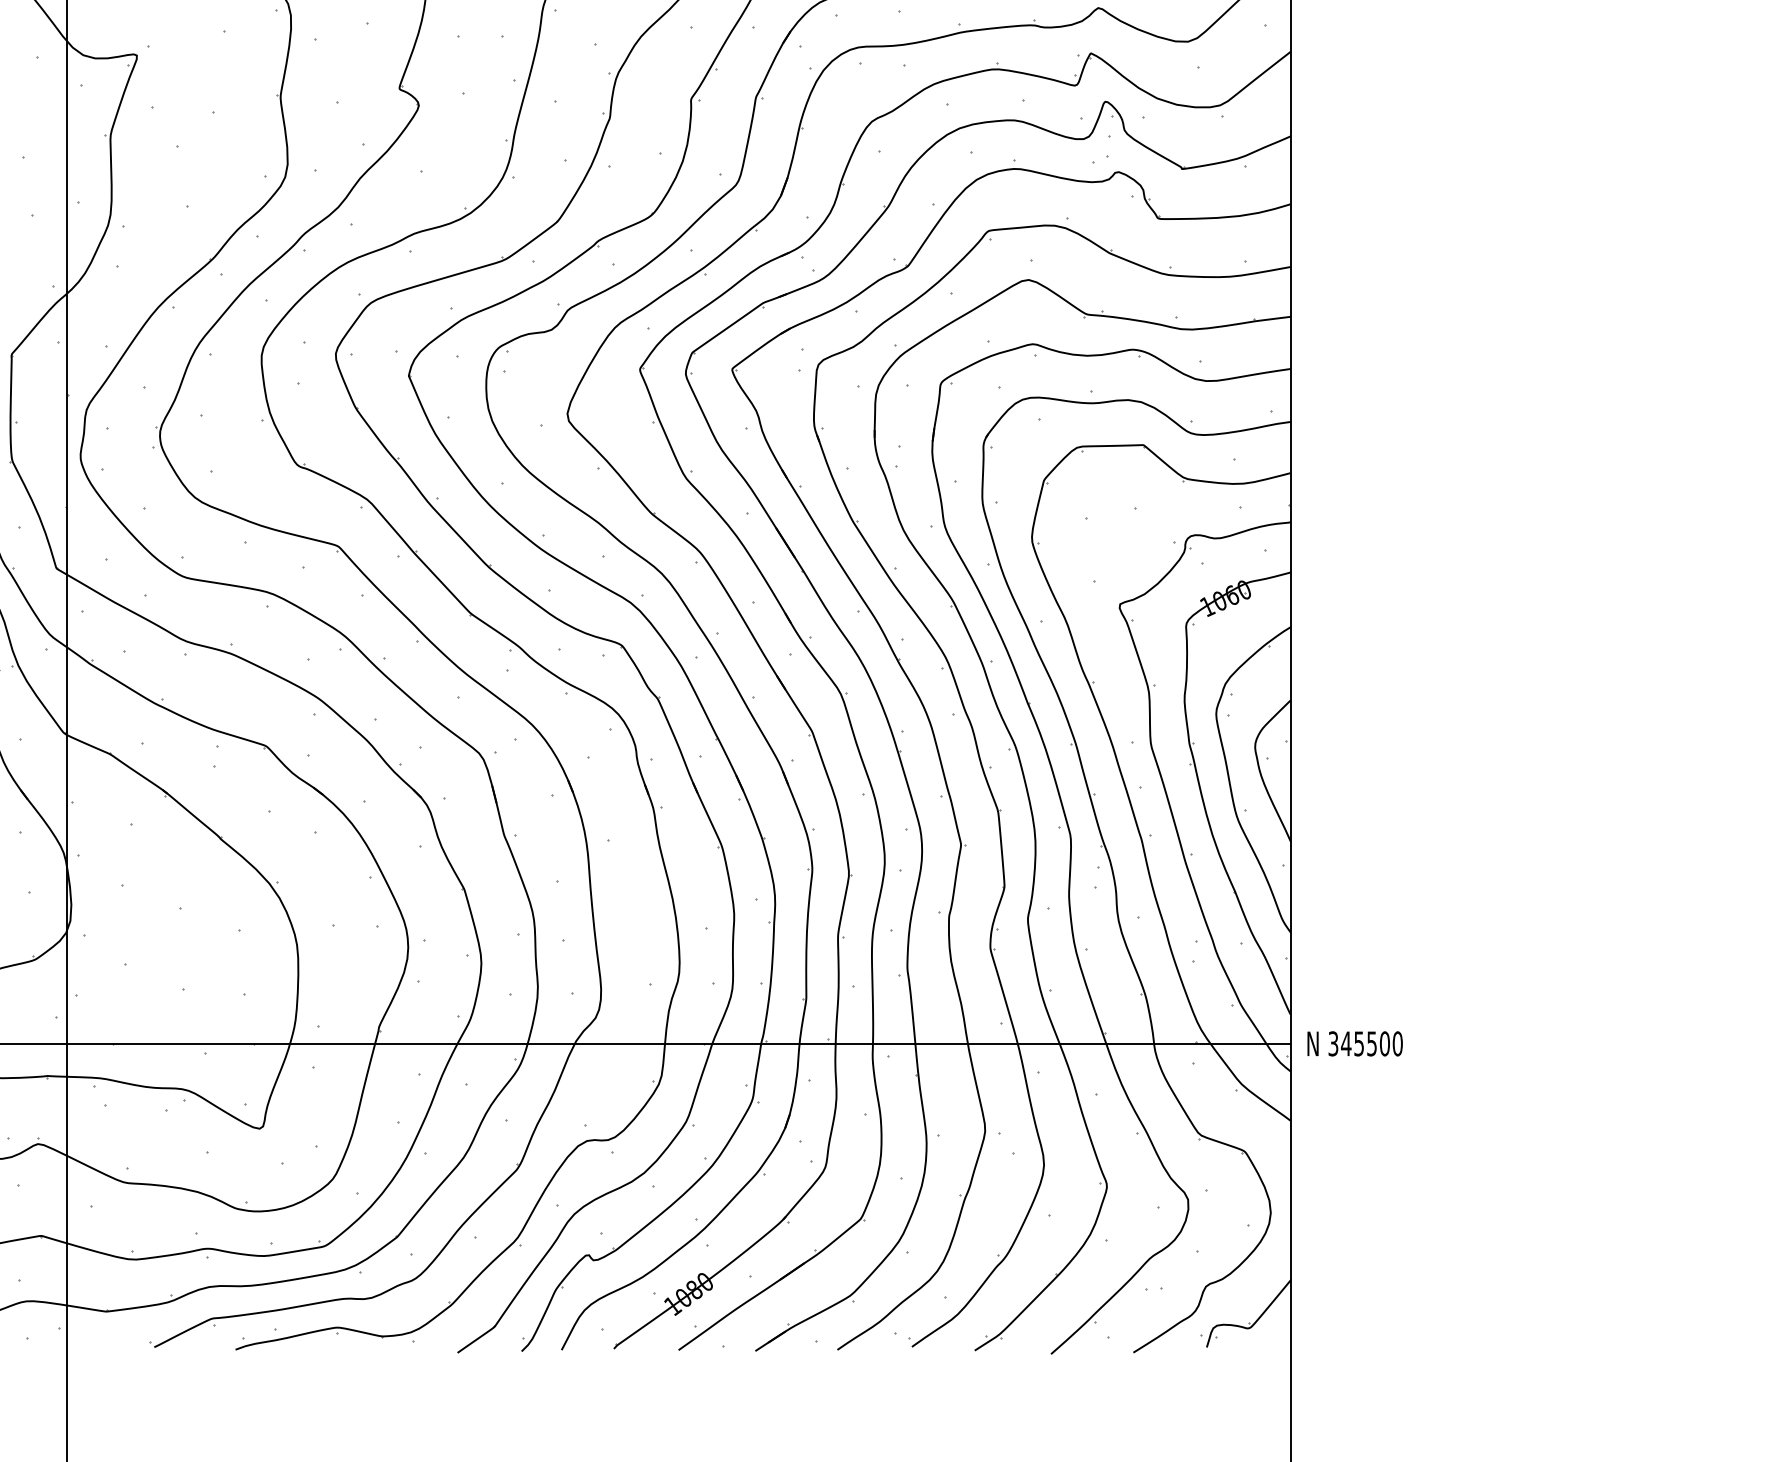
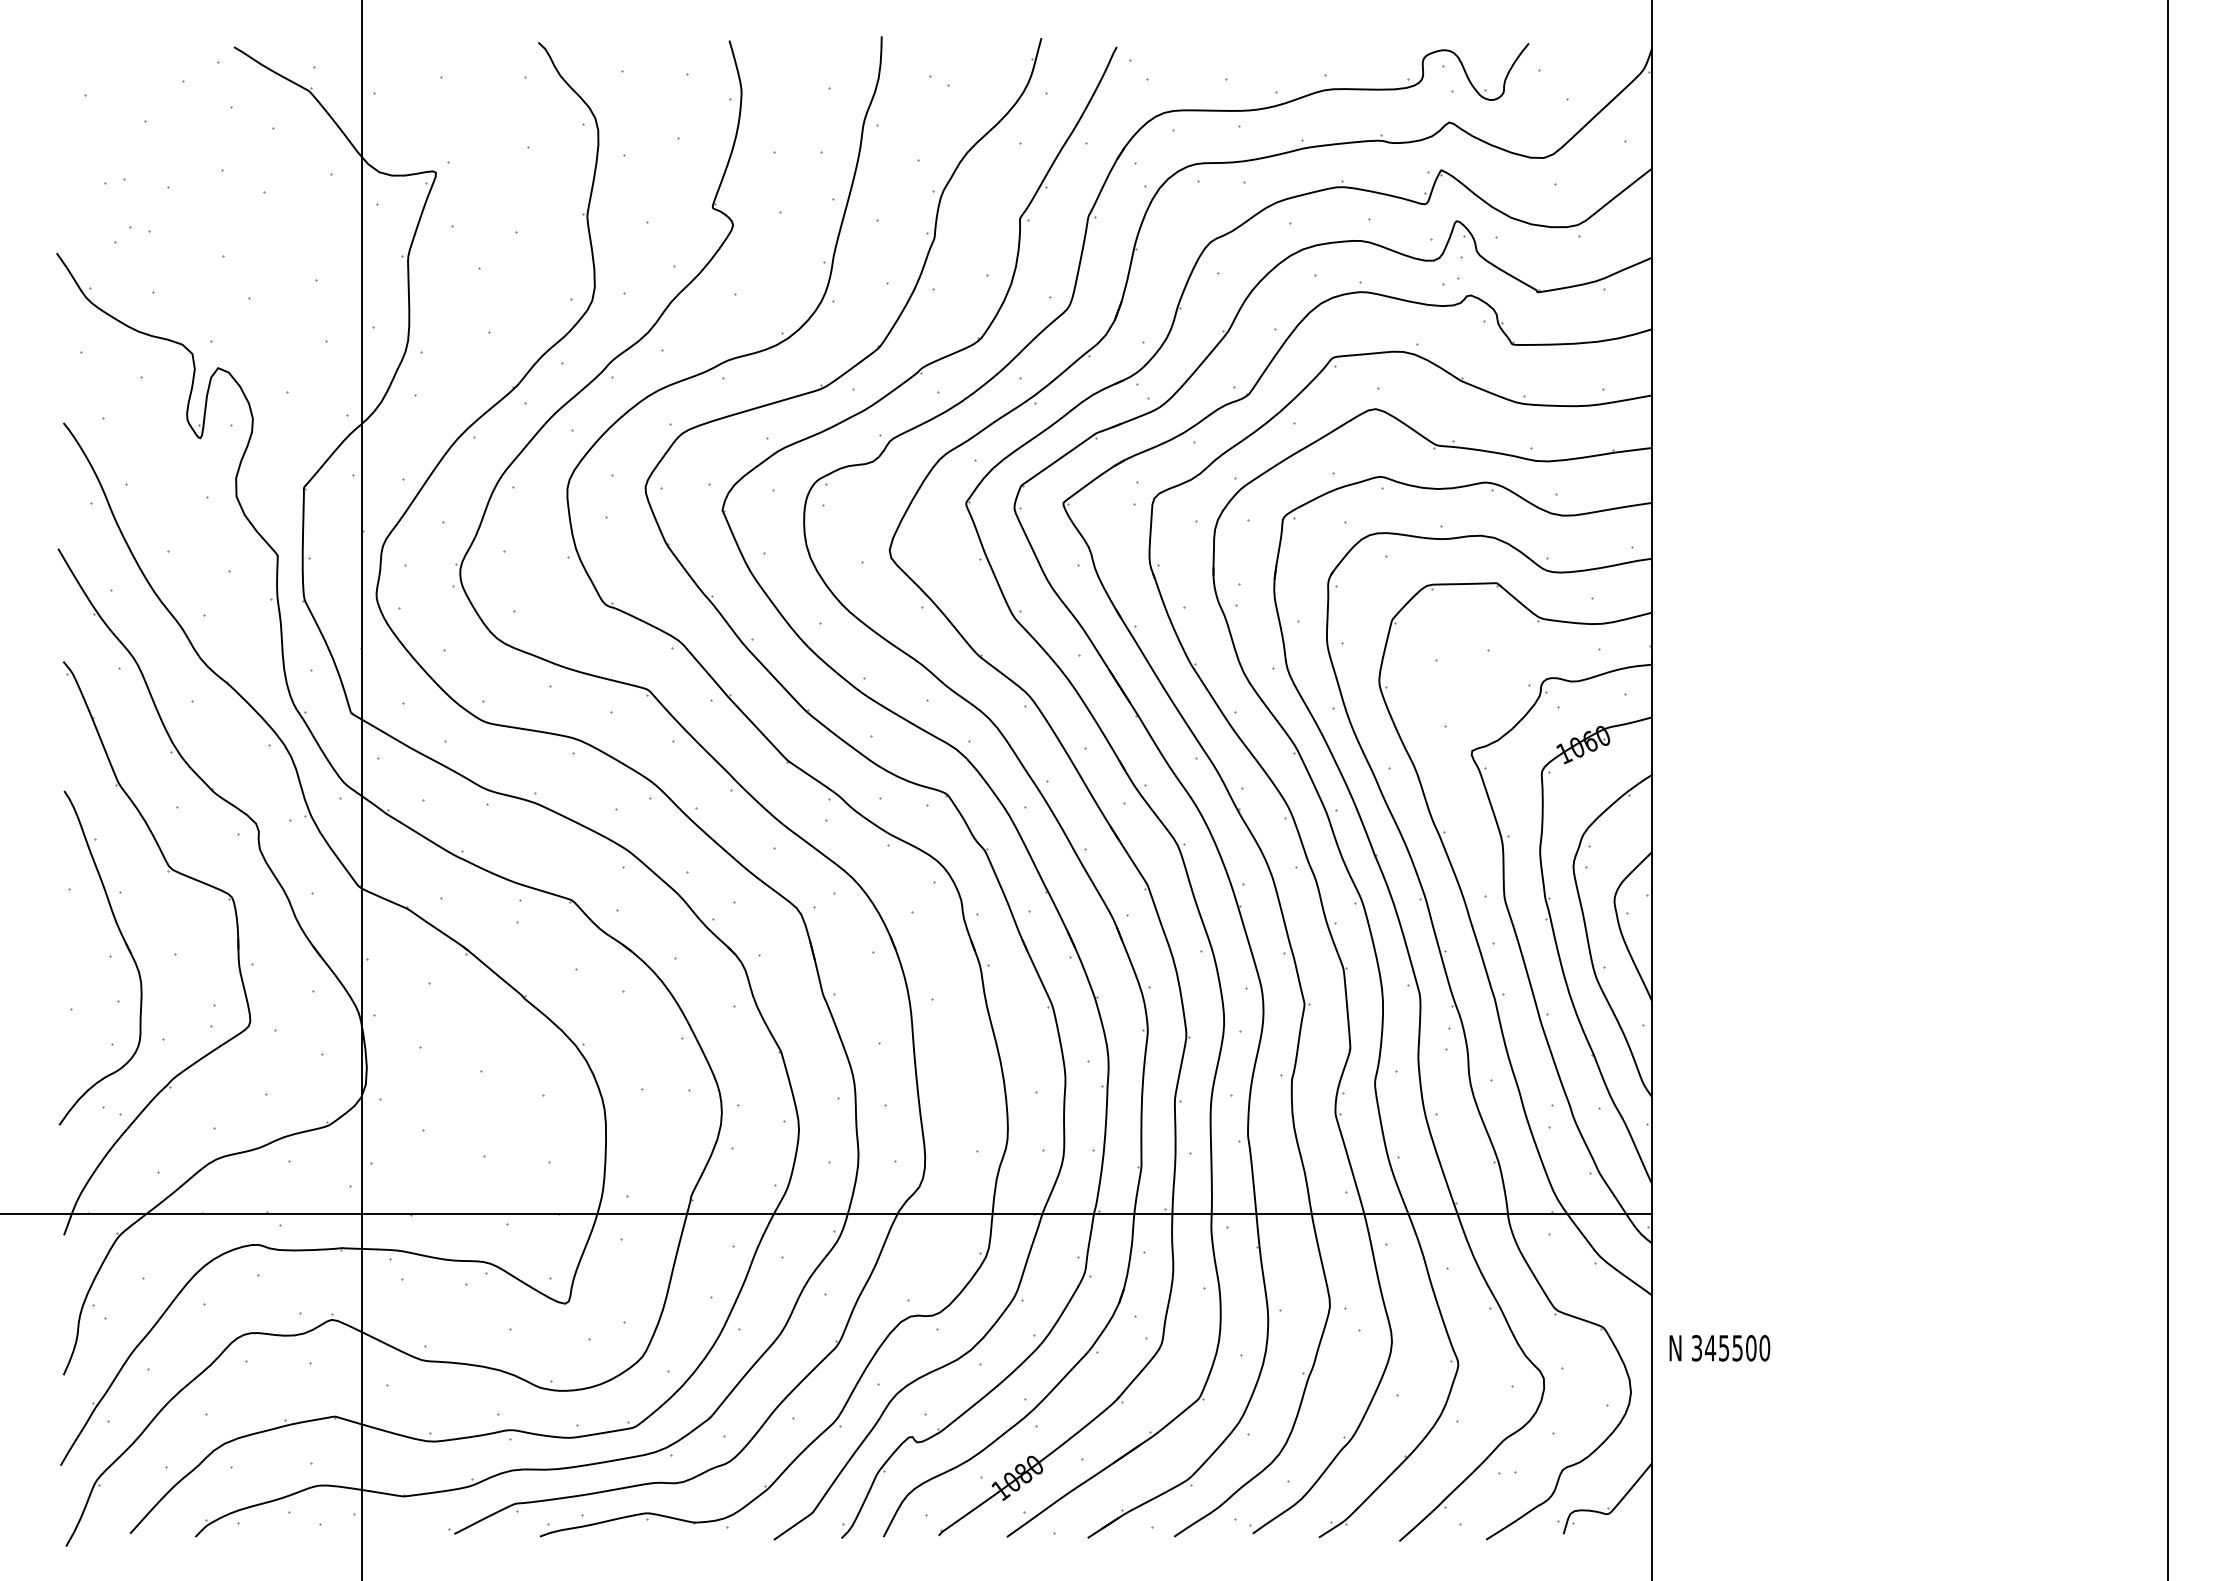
text: (1354, 1044) -> (1719, 1348), moved

